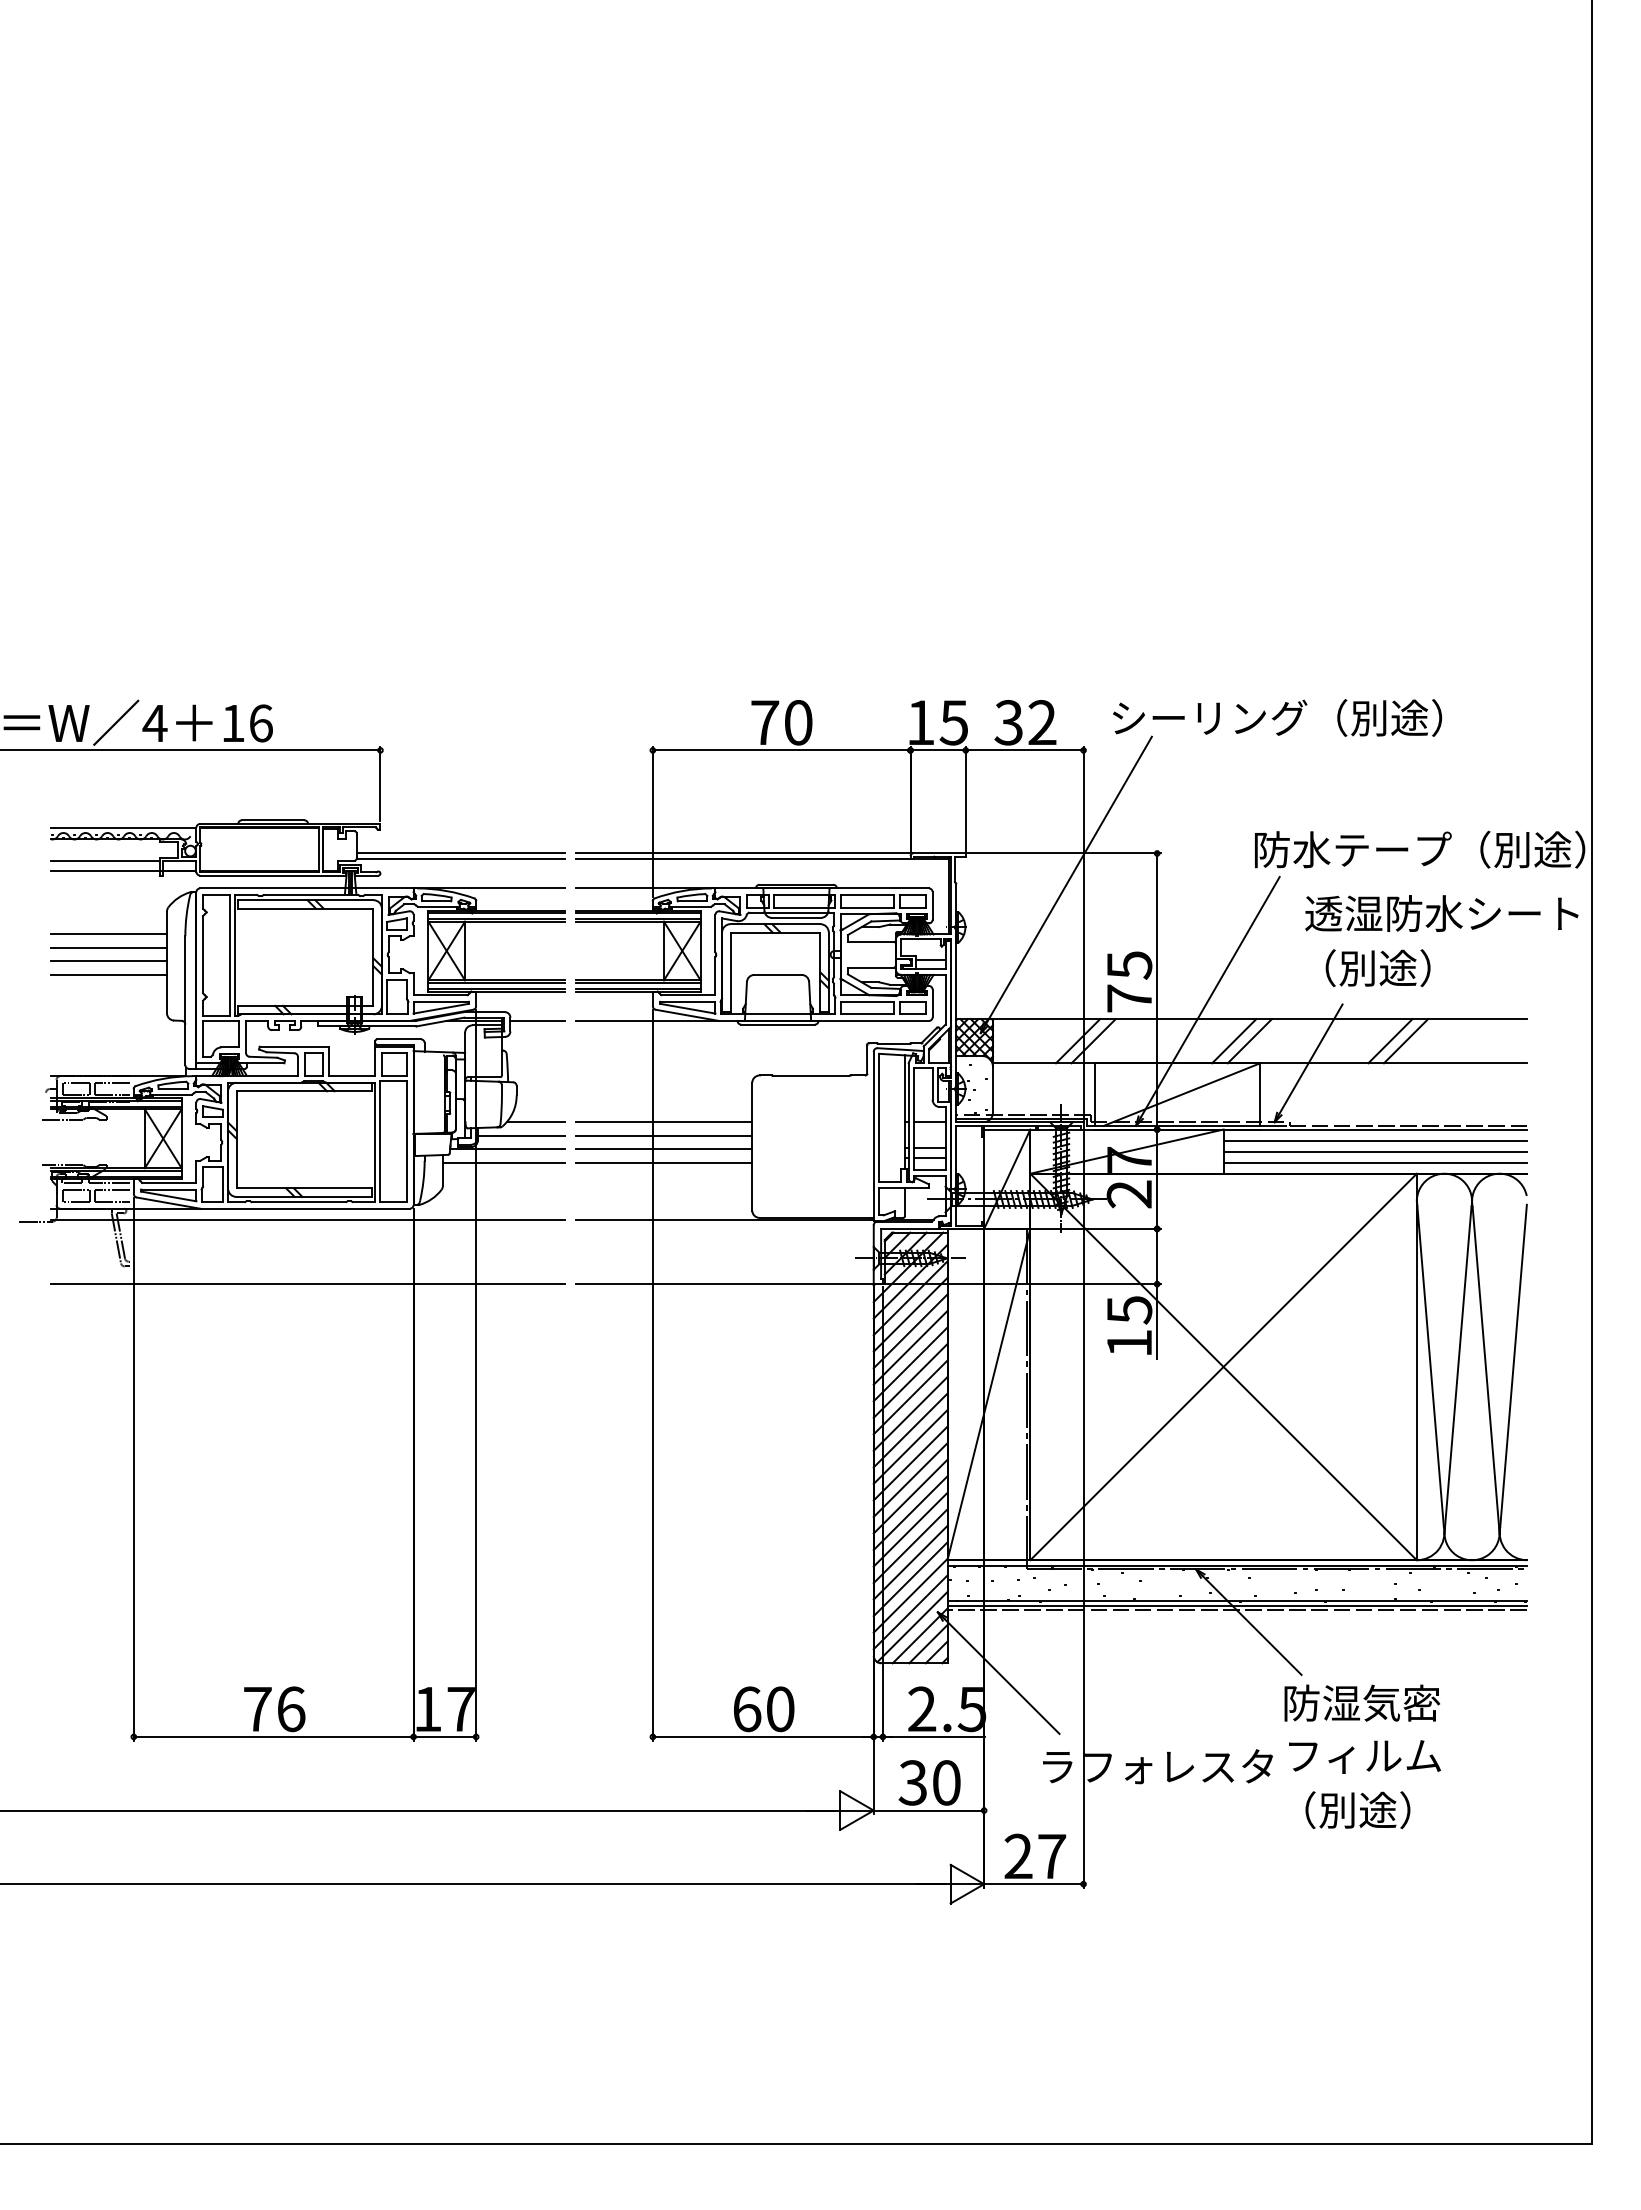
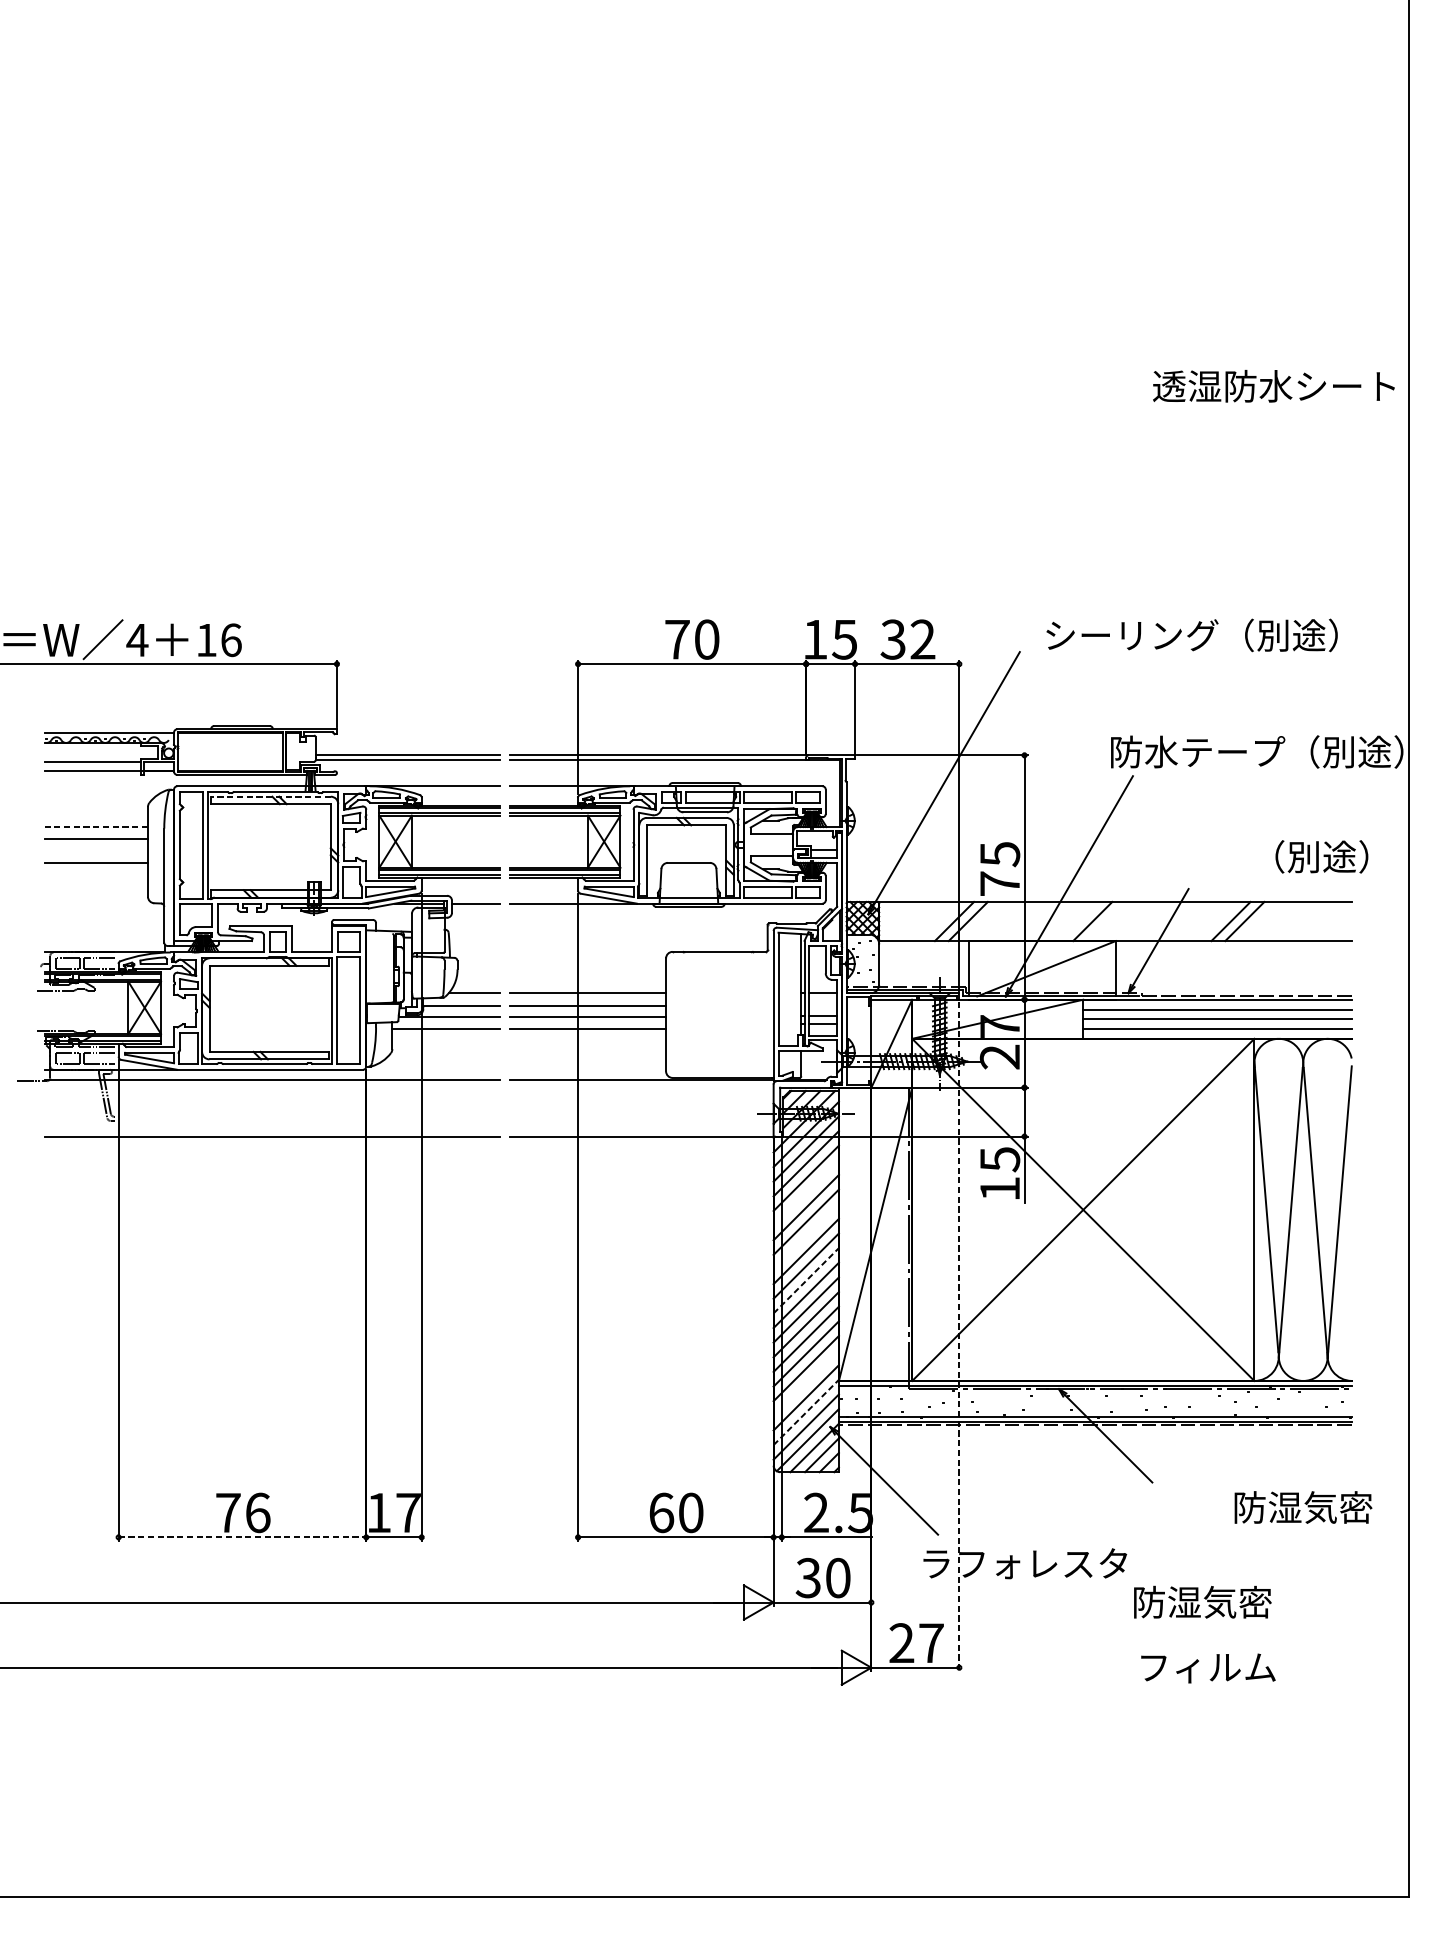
text: (1277, 717) -> (1192, 634), moved
line: (305, 900) -> (270, 796), solid -> dashed
text: (1441, 913) -> (1273, 386), moved
line: (108, 934) -> (96, 827), solid -> dashed
line: (108, 960) -> (96, 850), removed
text: (1377, 968) -> (1321, 857), moved
line: (1249, 1041) -> (1106, 921), removed
line: (910, 1347) -> (806, 1192), removed
line: (910, 1397) -> (806, 1236), removed
line: (910, 1446) -> (806, 1280), solid -> dashed
line: (1083, 1509) -> (959, 1336), solid -> dashed
line: (910, 1562) -> (806, 1382), removed
line: (910, 1595) -> (806, 1412), solid -> dashed
text: (1361, 1702) -> (1302, 1506), moved
line: (273, 1736) -> (242, 1537), solid -> dashed
text: (1364, 1756) -> (1208, 1668), moved
text: (1358, 1810) -> (1202, 1602), （別途） -> 防湿気密

